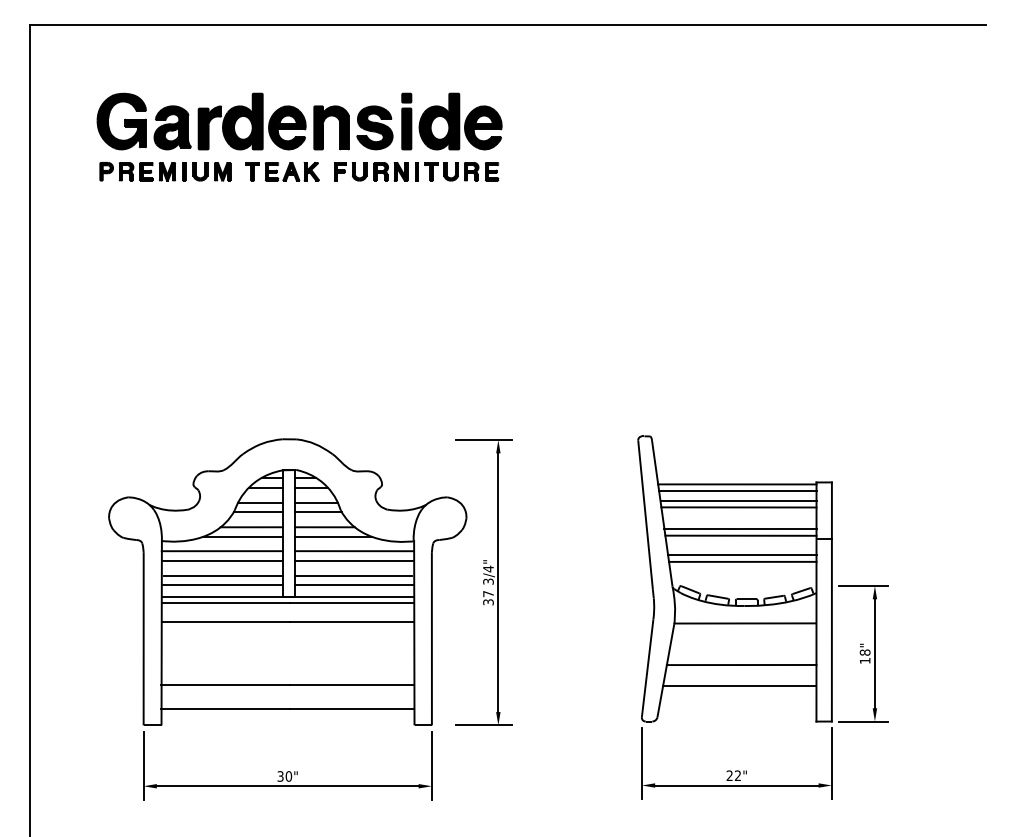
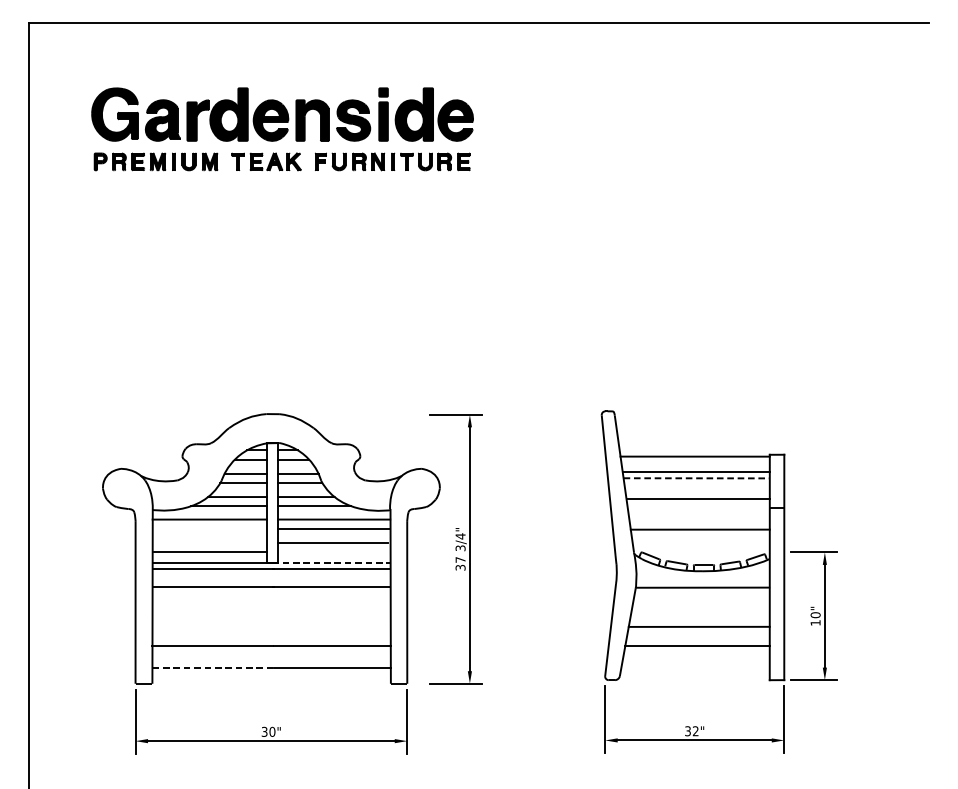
line: (737, 490) -> (695, 462), removed
line: (738, 507) -> (696, 478), solid -> dashed
line: (740, 535) -> (698, 504), removed
line: (742, 555) -> (700, 523), removed
line: (221, 560) -> (208, 528), removed
line: (222, 575) -> (209, 542), removed
line: (353, 585) -> (333, 551), removed
line: (351, 596) -> (331, 562), solid -> dashed
text: (865, 652) -> (815, 615), 18" -> 10"
line: (225, 708) -> (212, 667), solid -> dashed
text: (729, 776) -> (687, 731), 22" -> 32"

